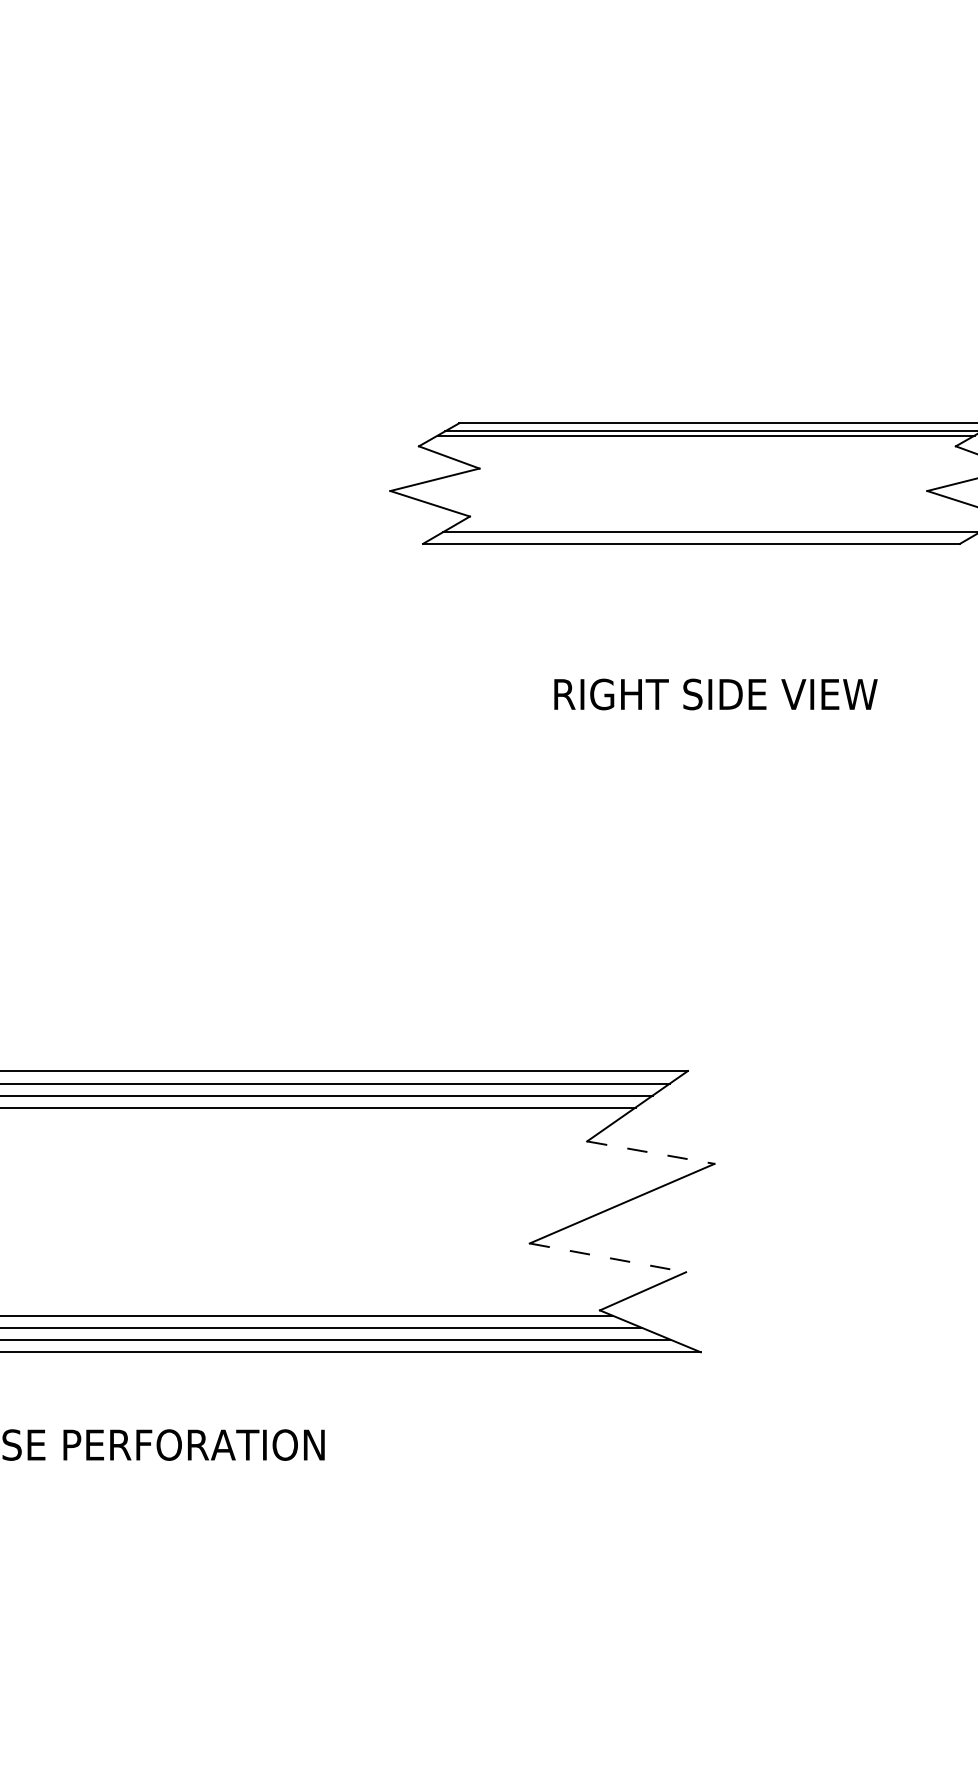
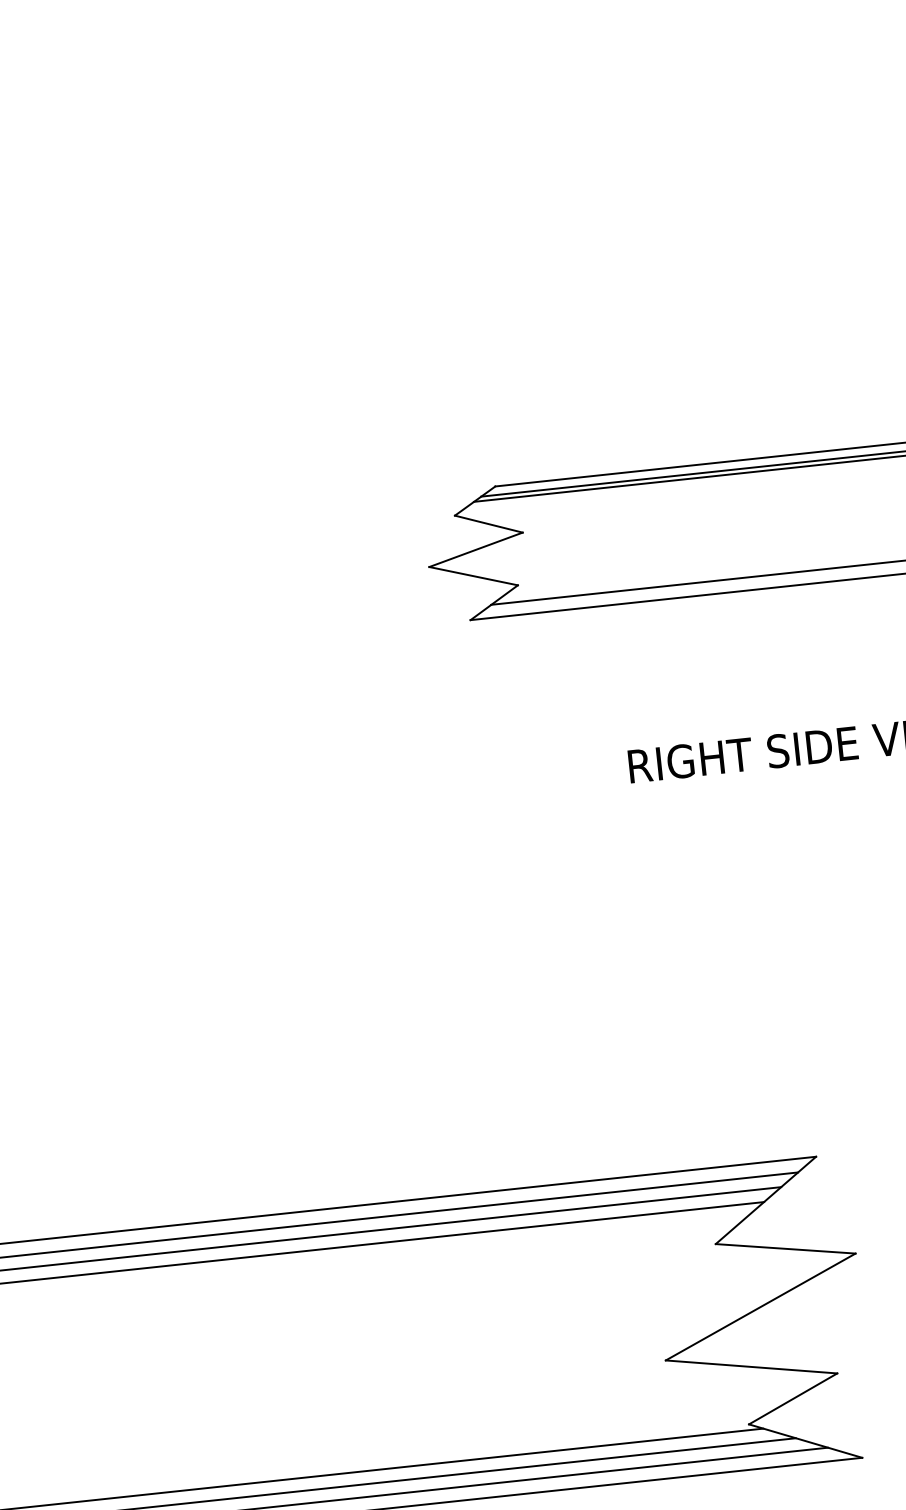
line: (650, 1152) -> (785, 1248), dashed -> solid
line: (608, 1257) -> (752, 1366), dashed -> solid

